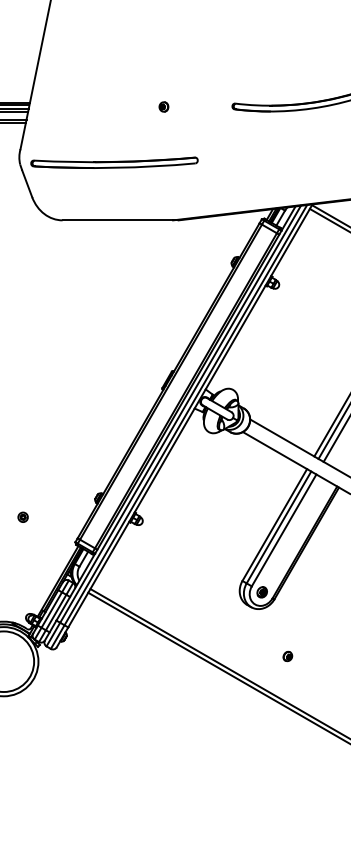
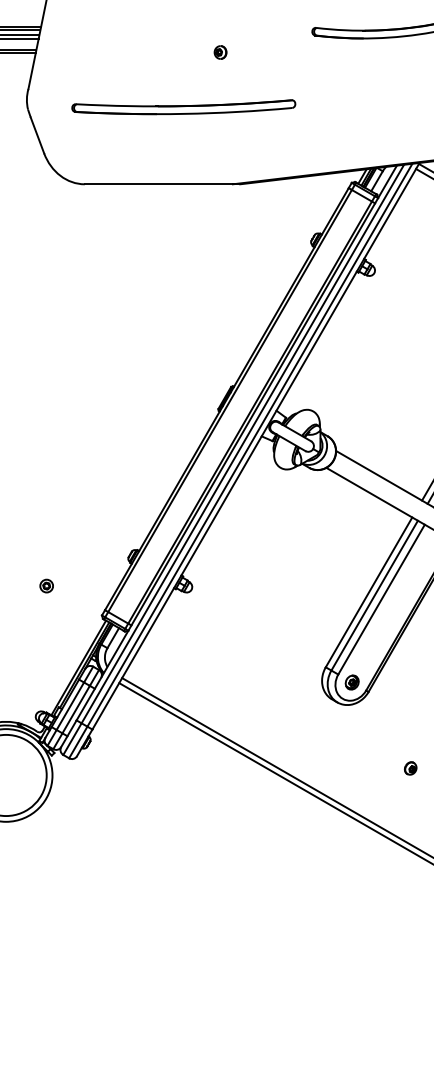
part: (163, 106) -> (219, 51), moved
part: (114, 162) -> (183, 106), moved
part: (22, 516) -> (45, 584), moved
part: (287, 656) -> (410, 768), moved

